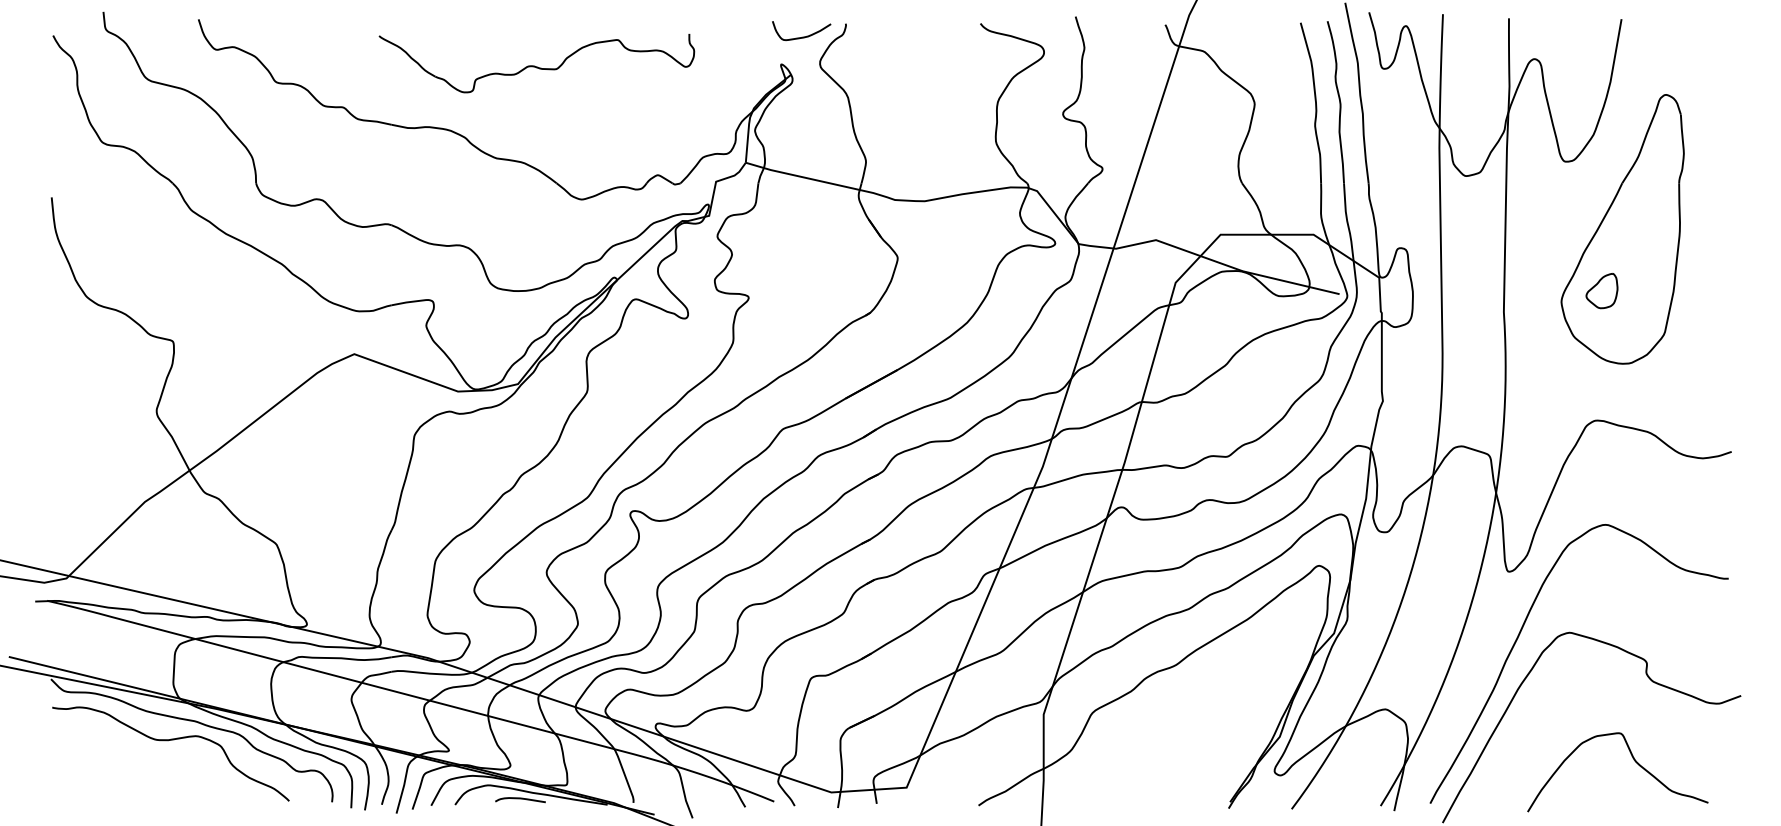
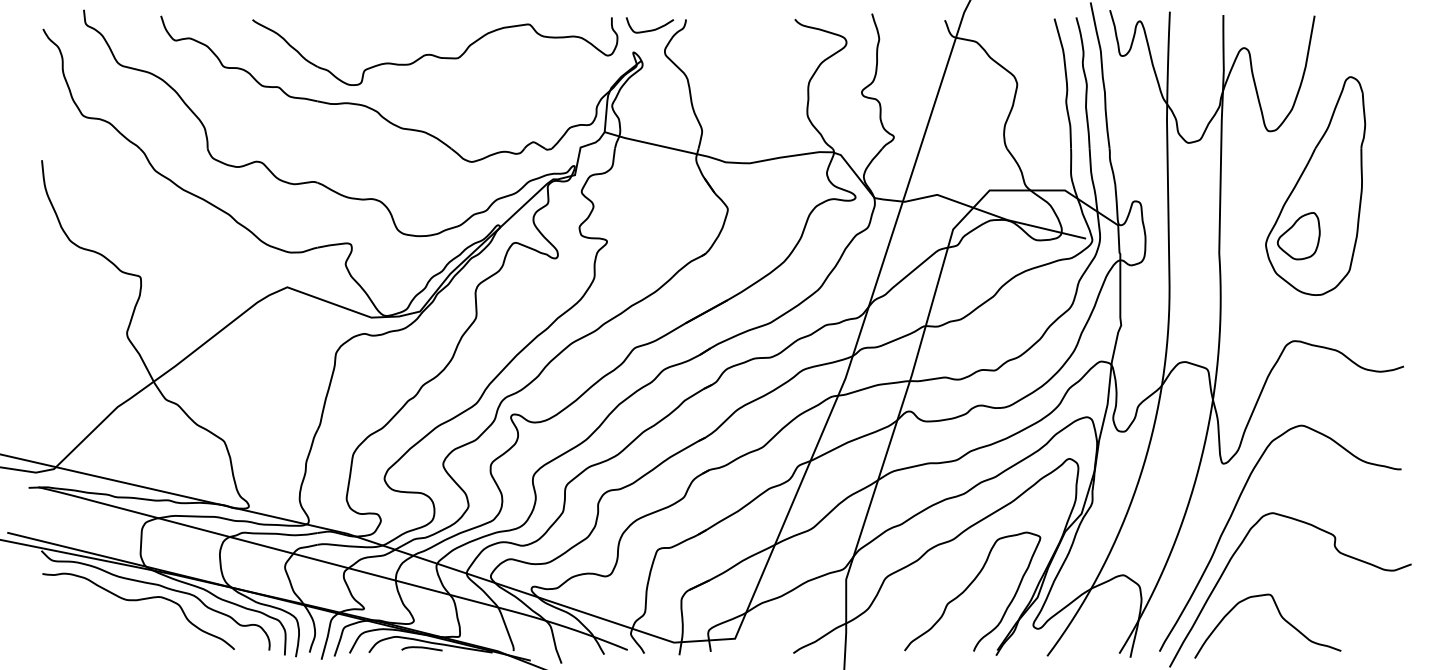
part: (536, 63) -> (435, 51), size x1.43
part: (1601, 290) -> (1298, 235), size x1.67
curve: (1194, 724) -> (968, 587), added
curve: (1634, 761) -> (1281, 617), moved

